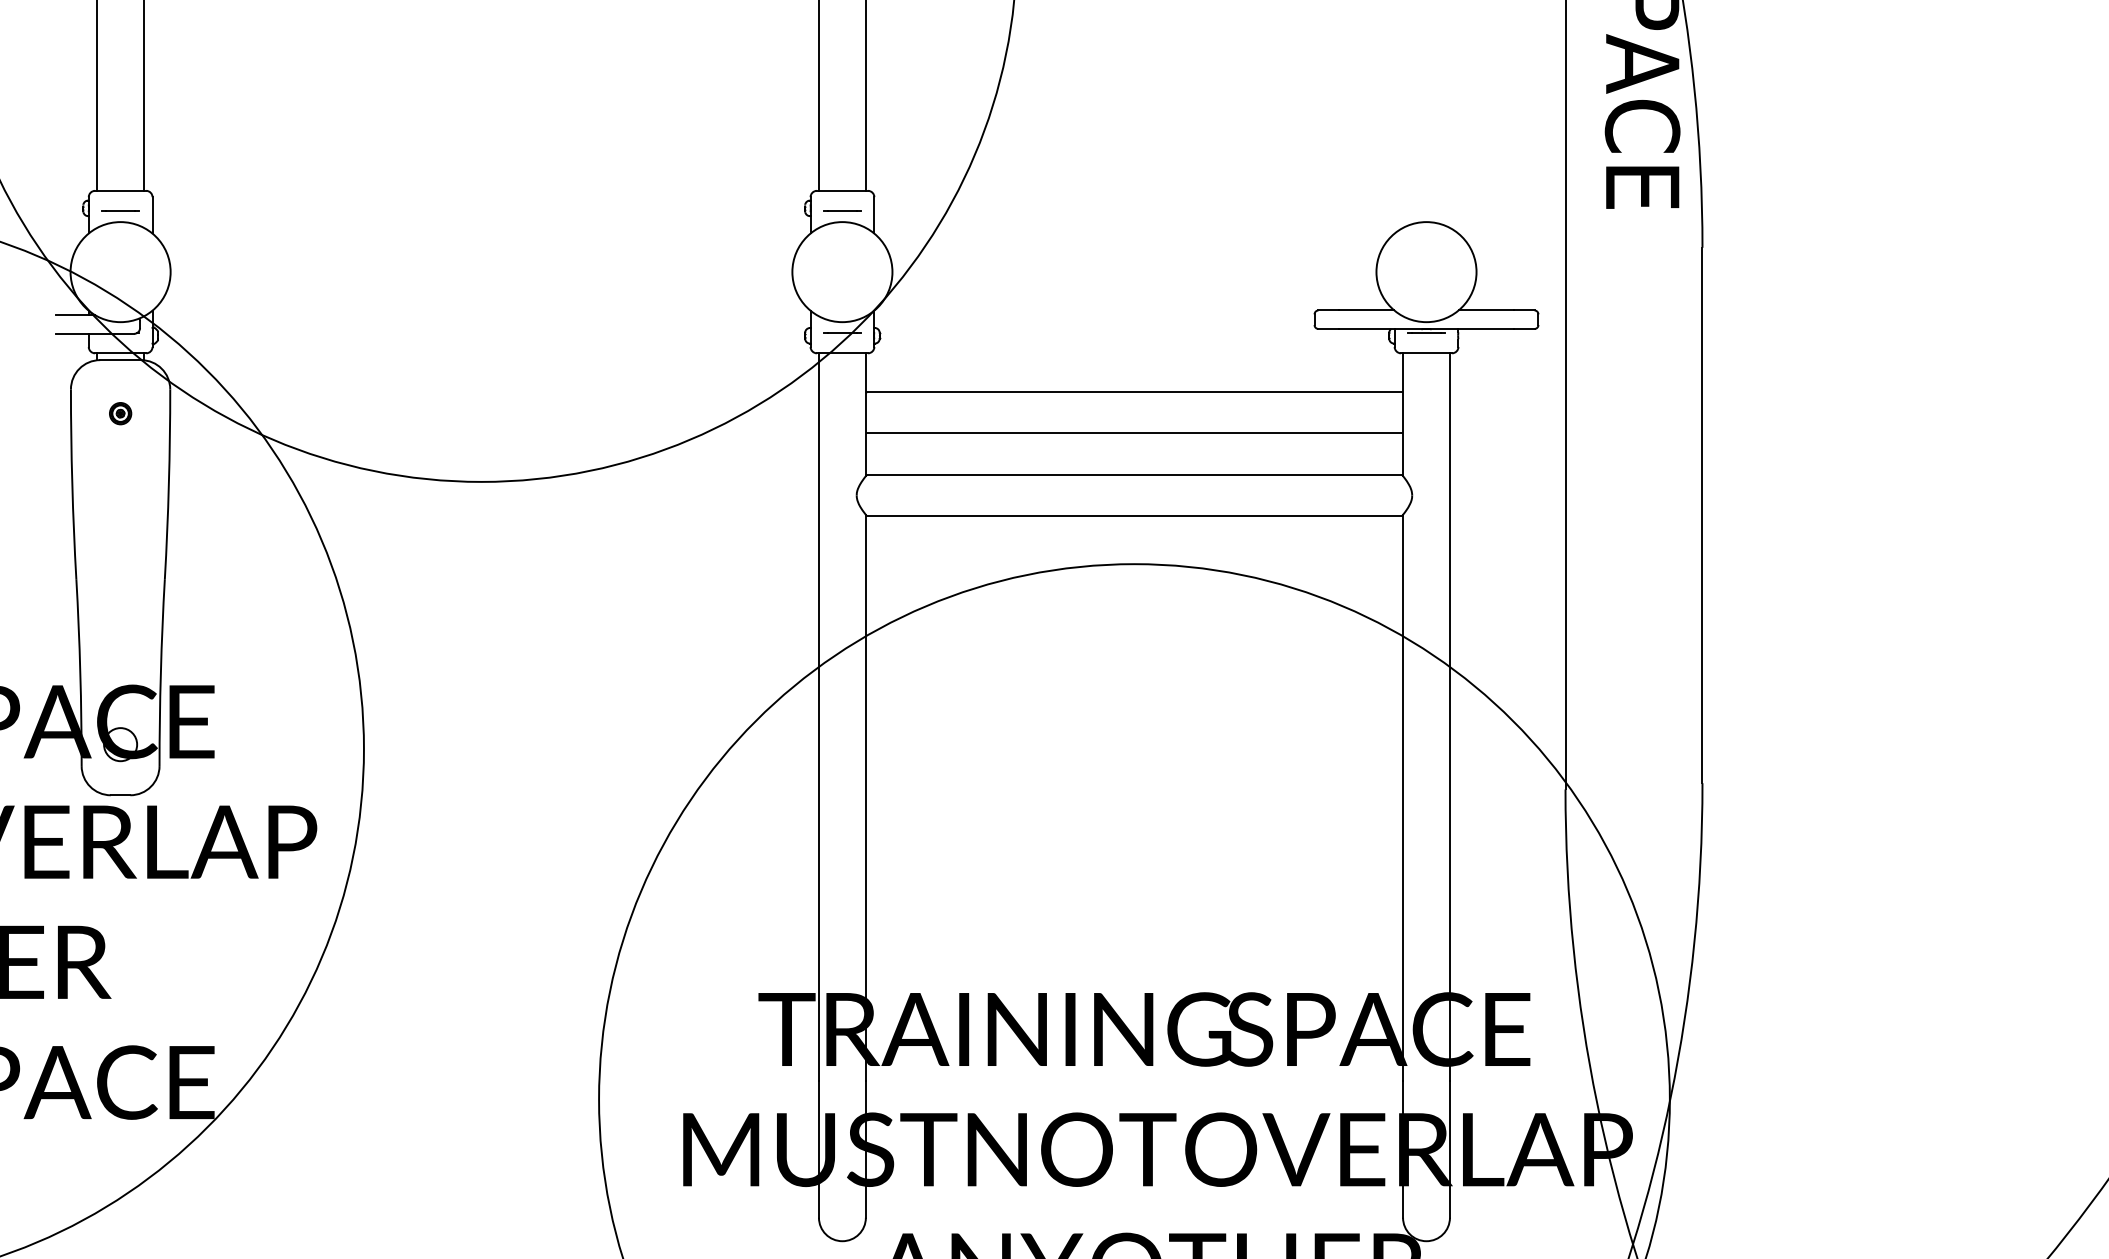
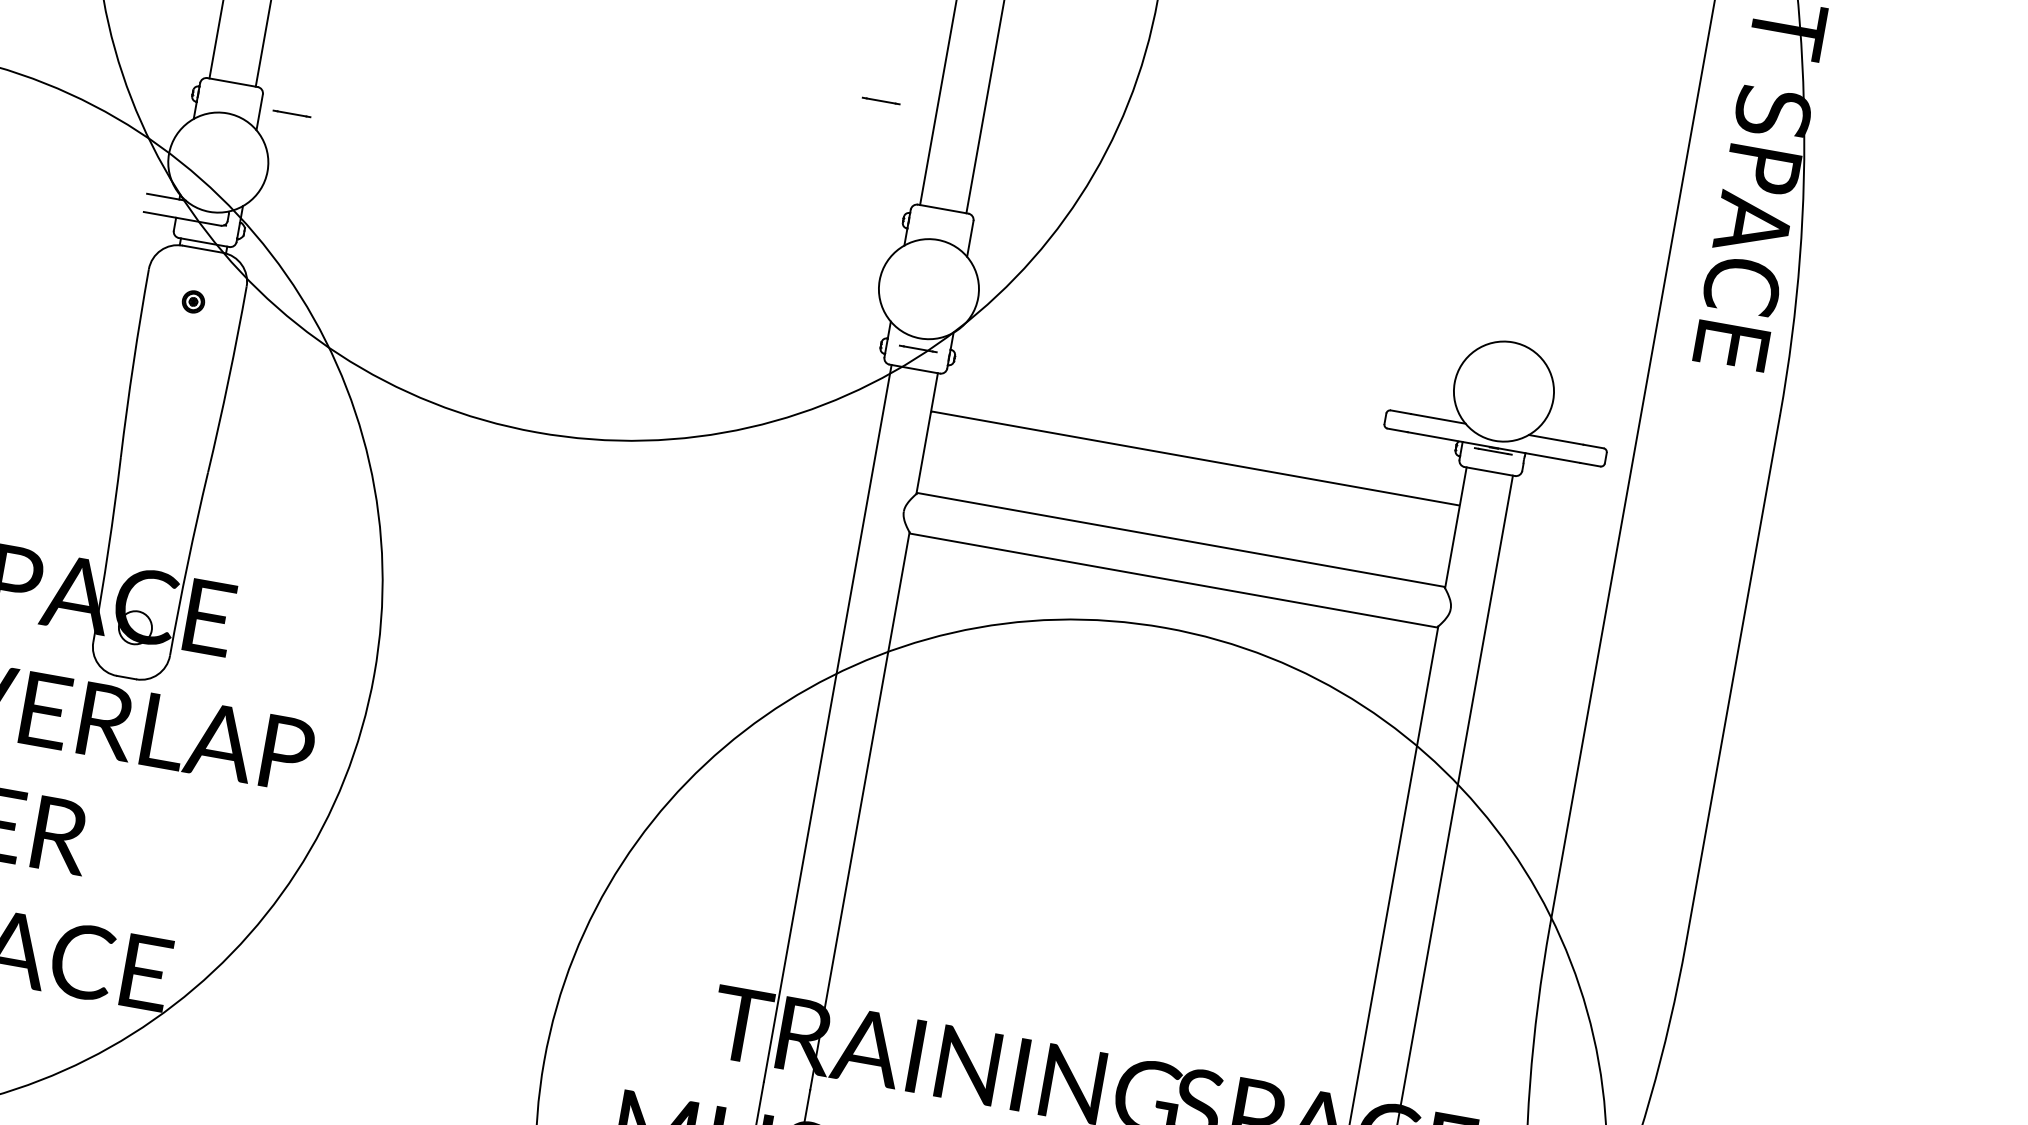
line: (120, 210) -> (292, 113), moved
line: (842, 210) -> (881, 100), moved
line: (1134, 433) -> (1188, 499), removed

